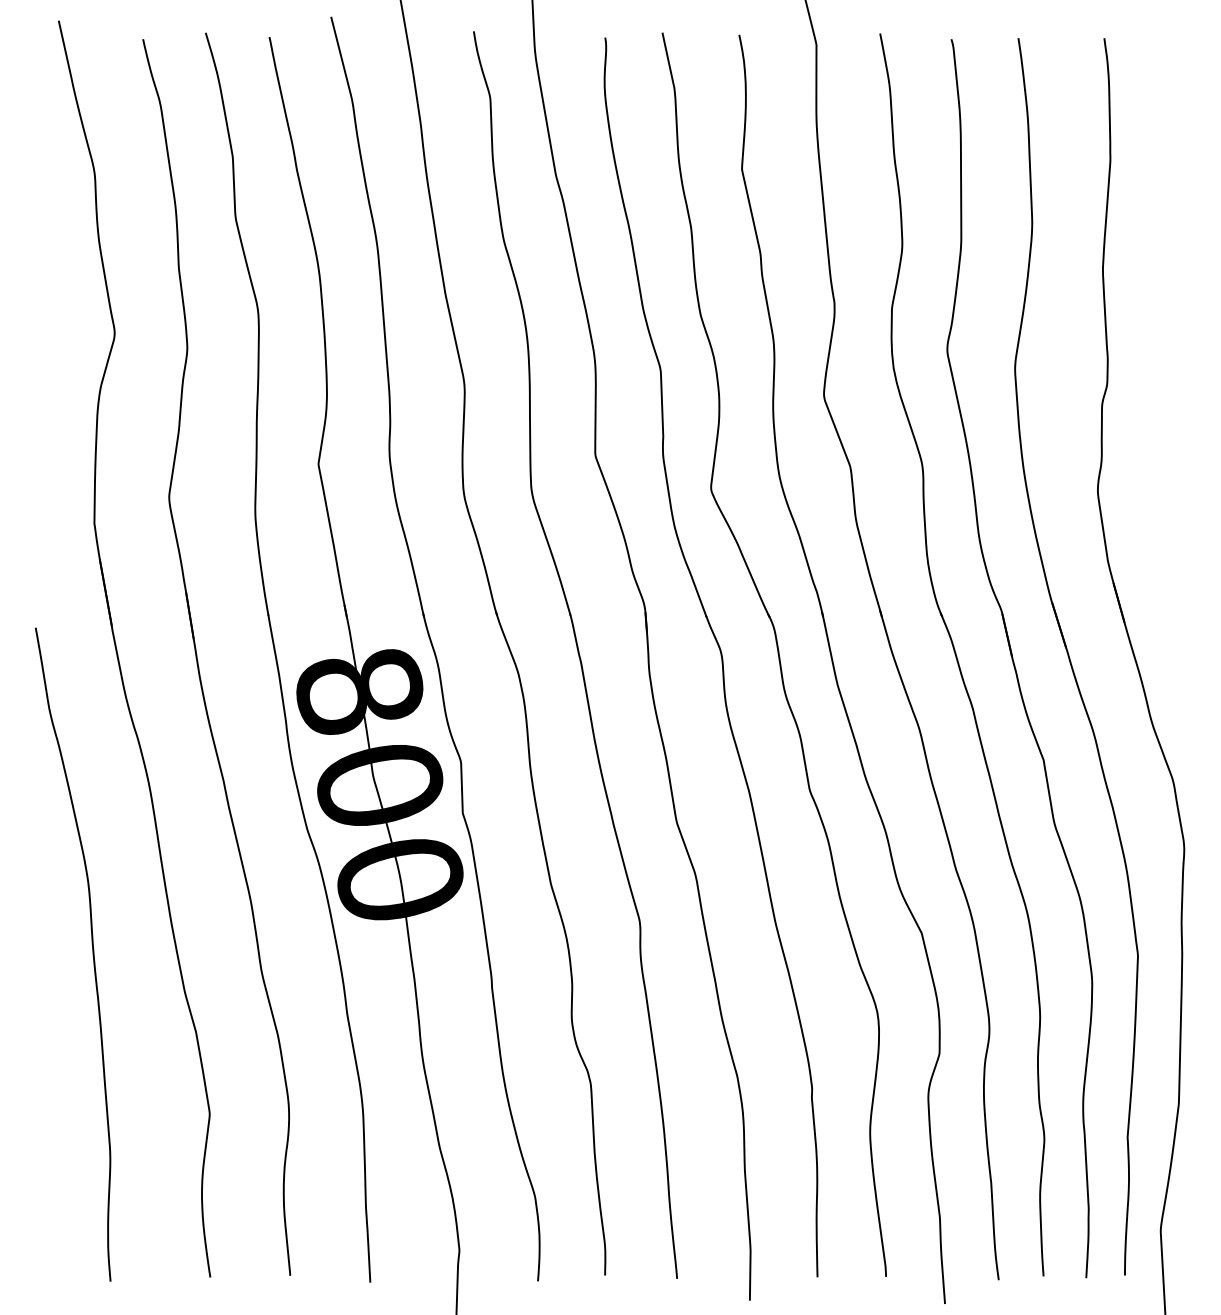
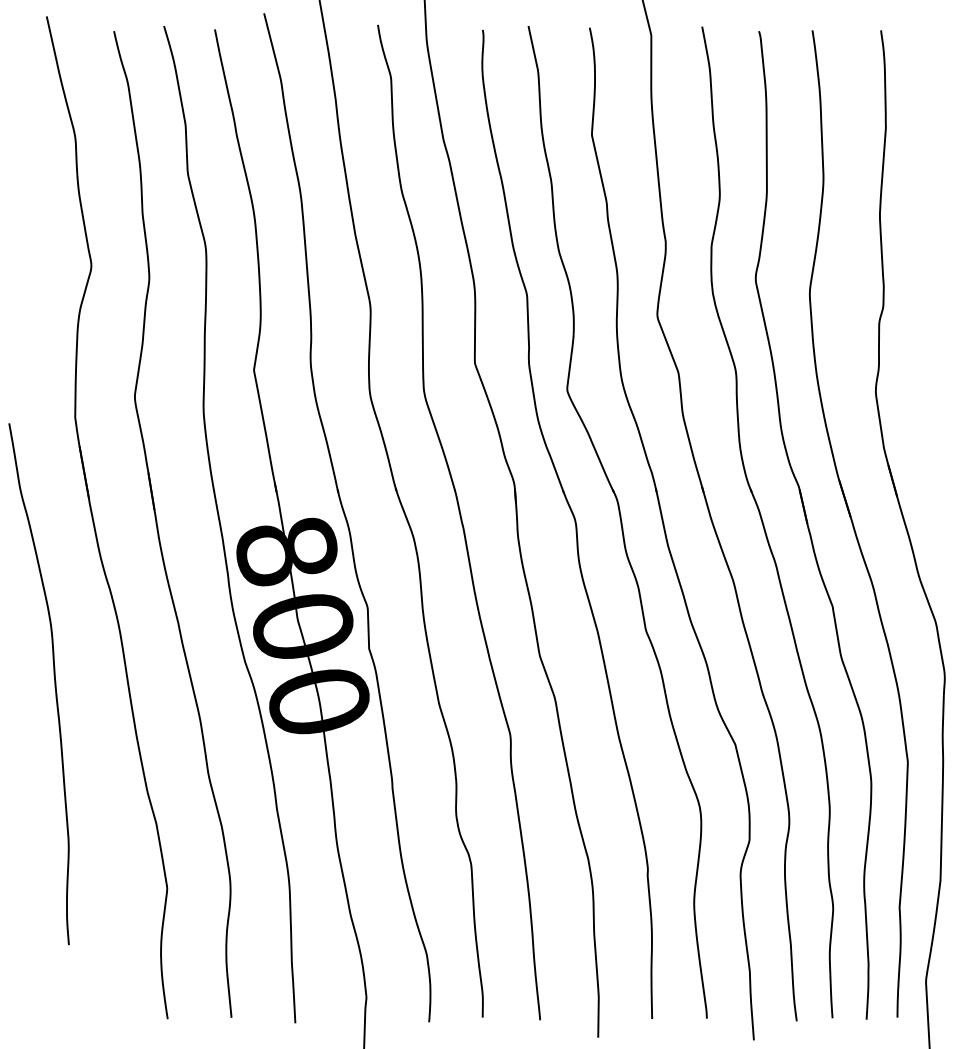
curve: (92, 954) -> (54, 684), moved

